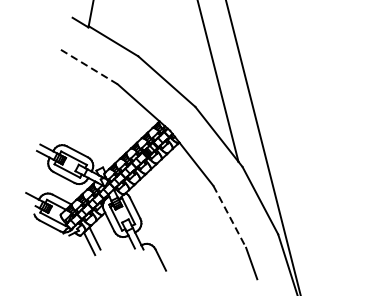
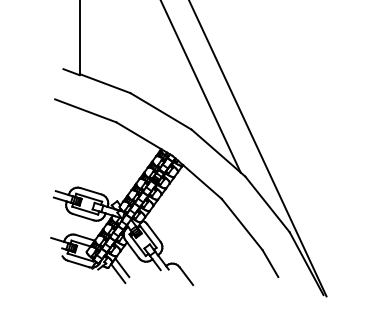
line: (87, 65) -> (85, 110), dashed -> solid
line: (230, 216) -> (242, 224), dashed -> solid

